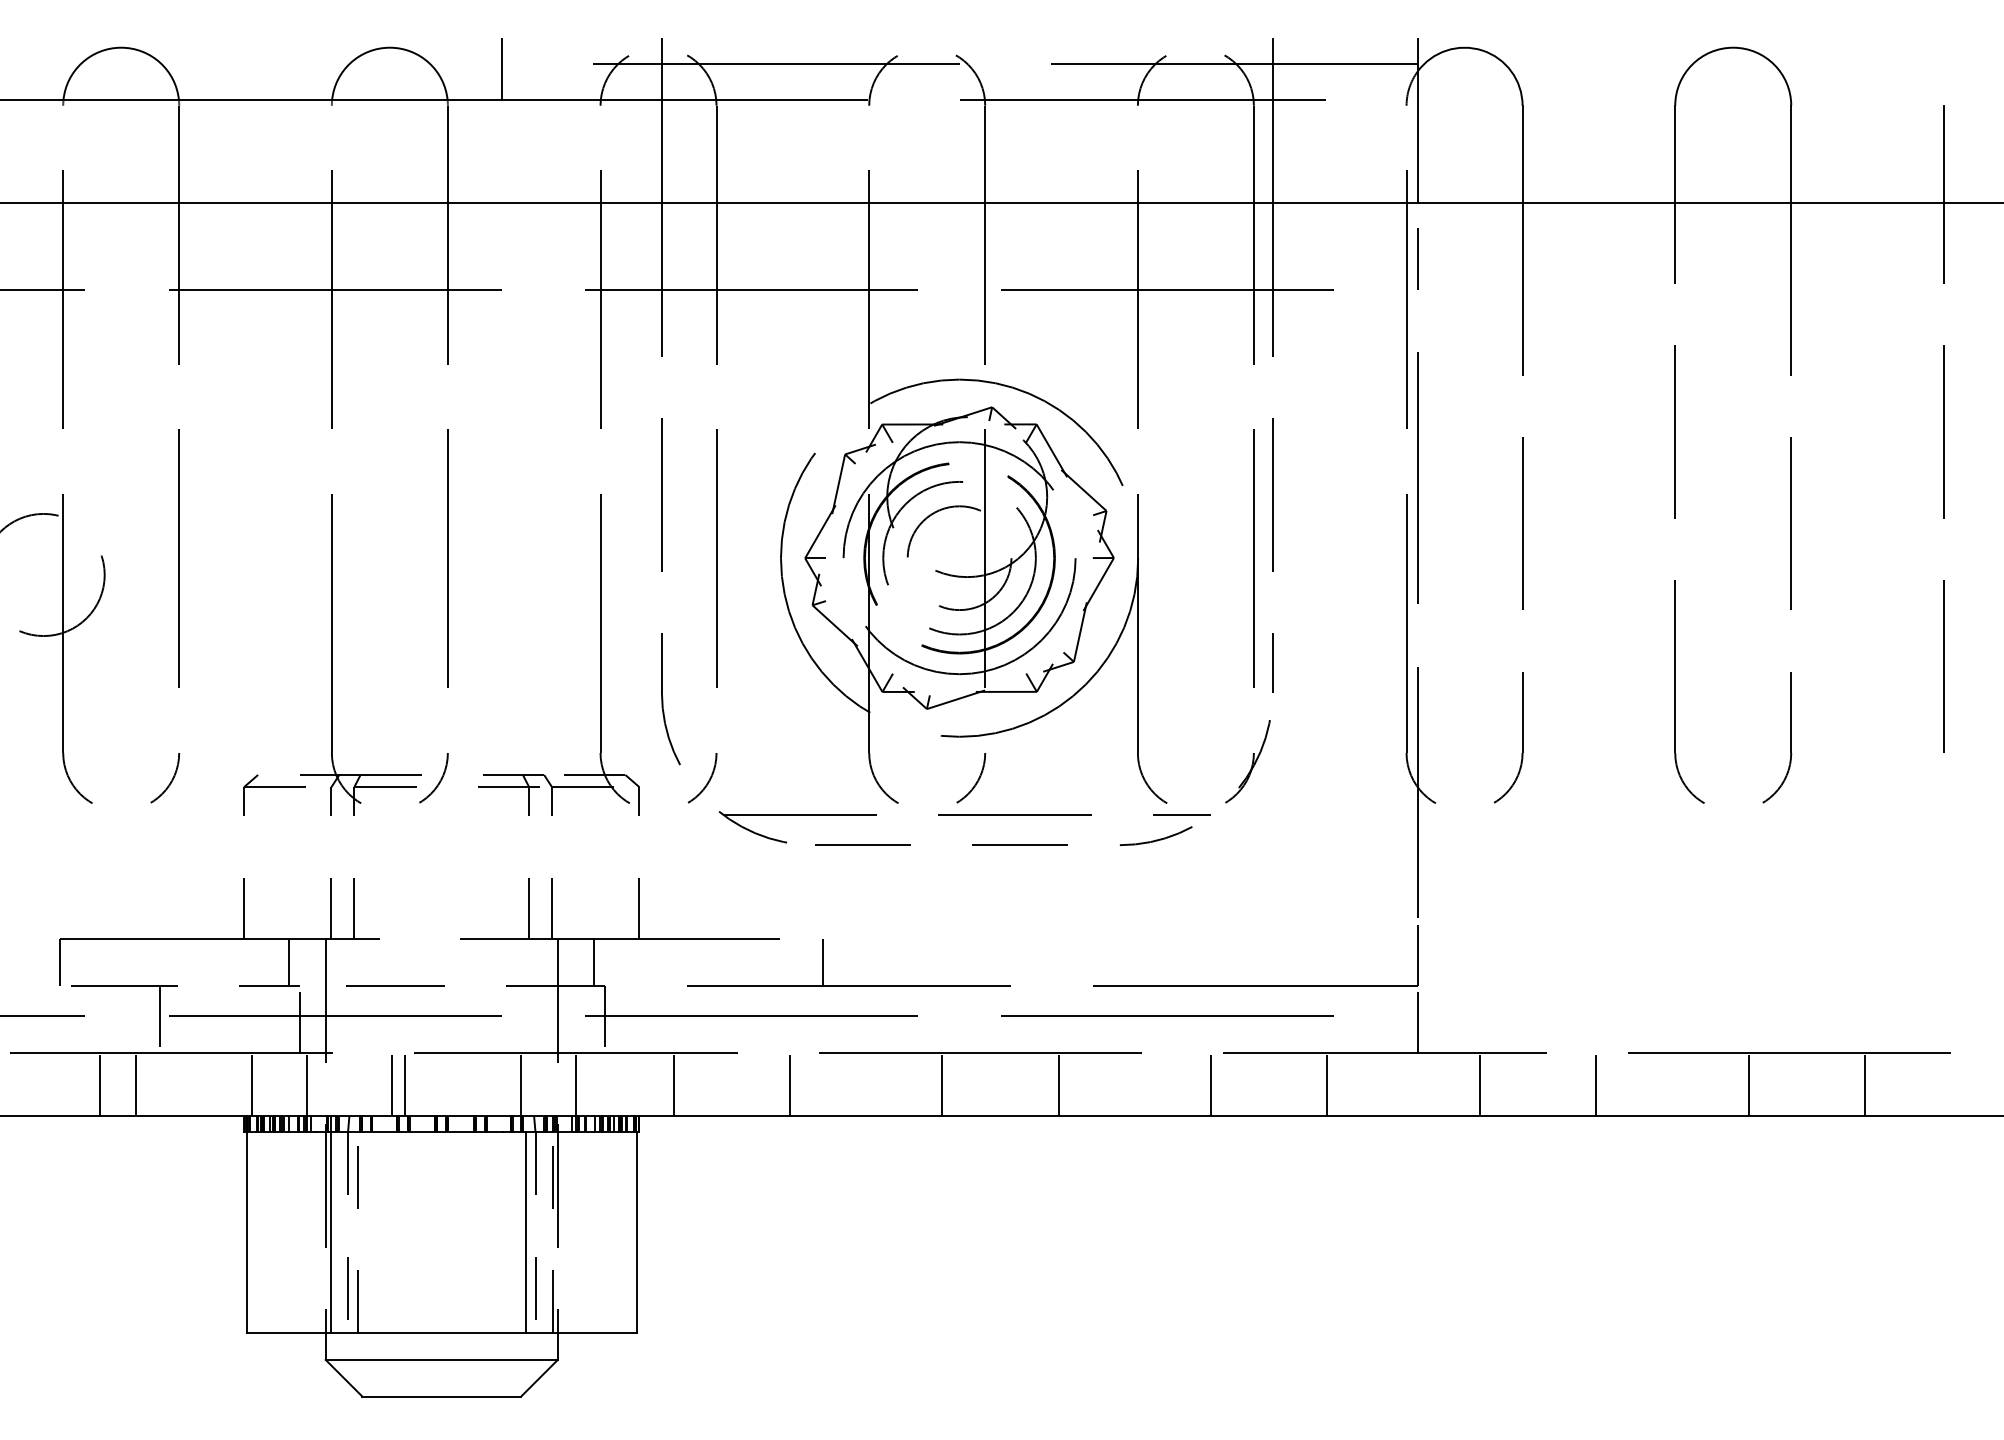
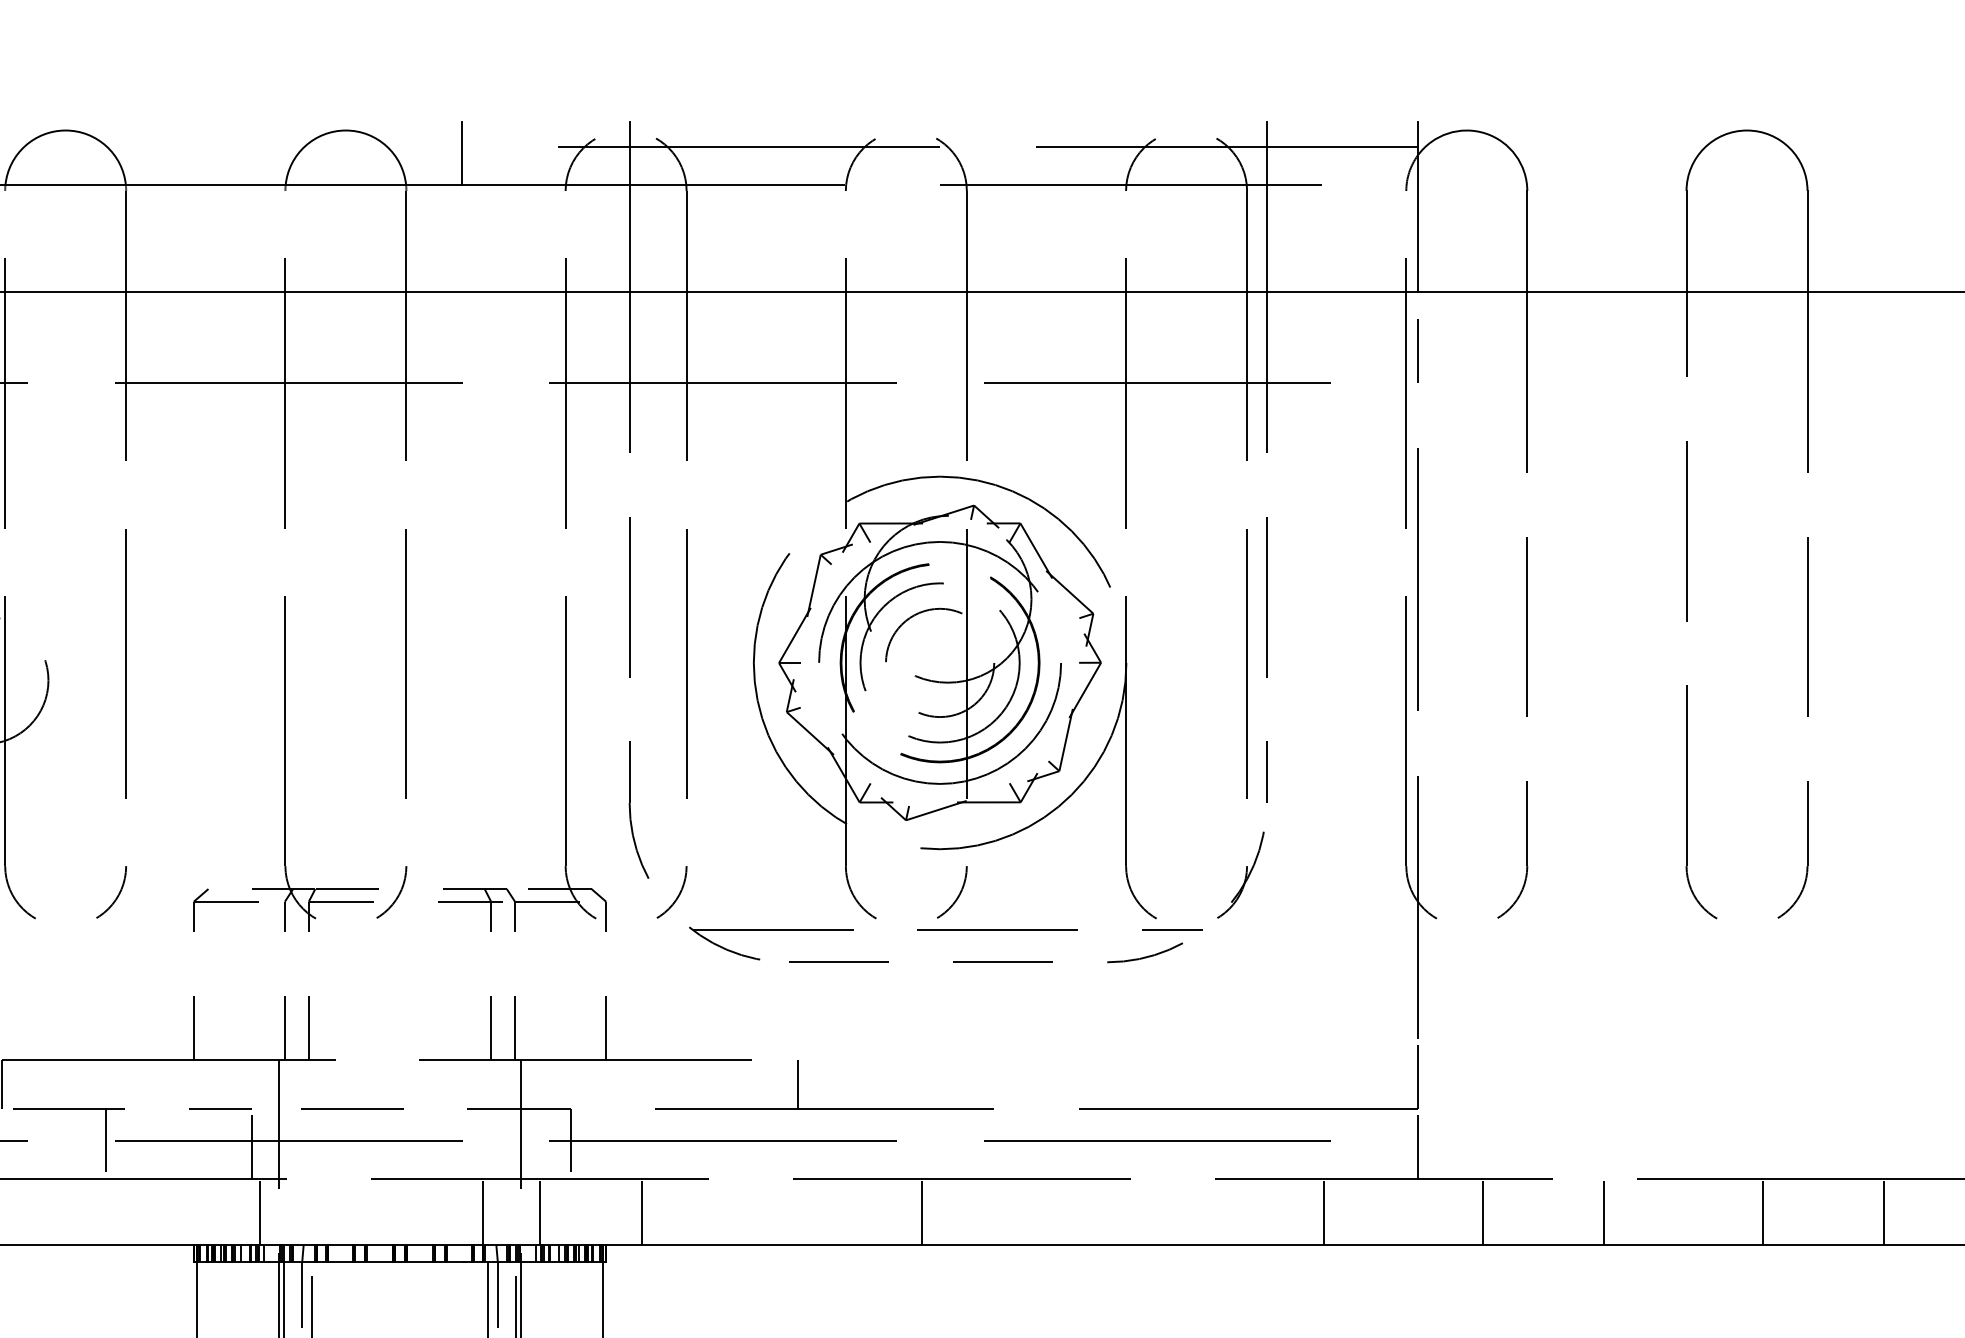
line: (289, 961) -> (241, 1083), removed
line: (594, 961) -> (559, 1083), removed
line: (99, 1084) -> (43, 1211), removed
line: (136, 1084) -> (81, 1211), removed
line: (252, 1084) -> (202, 1211), removed
line: (392, 1084) -> (348, 1211), removed
line: (405, 1084) -> (362, 1211), removed
line: (789, 1084) -> (762, 1211), removed
line: (1058, 1084) -> (1043, 1211), removed
line: (1211, 1084) -> (1202, 1211), removed

